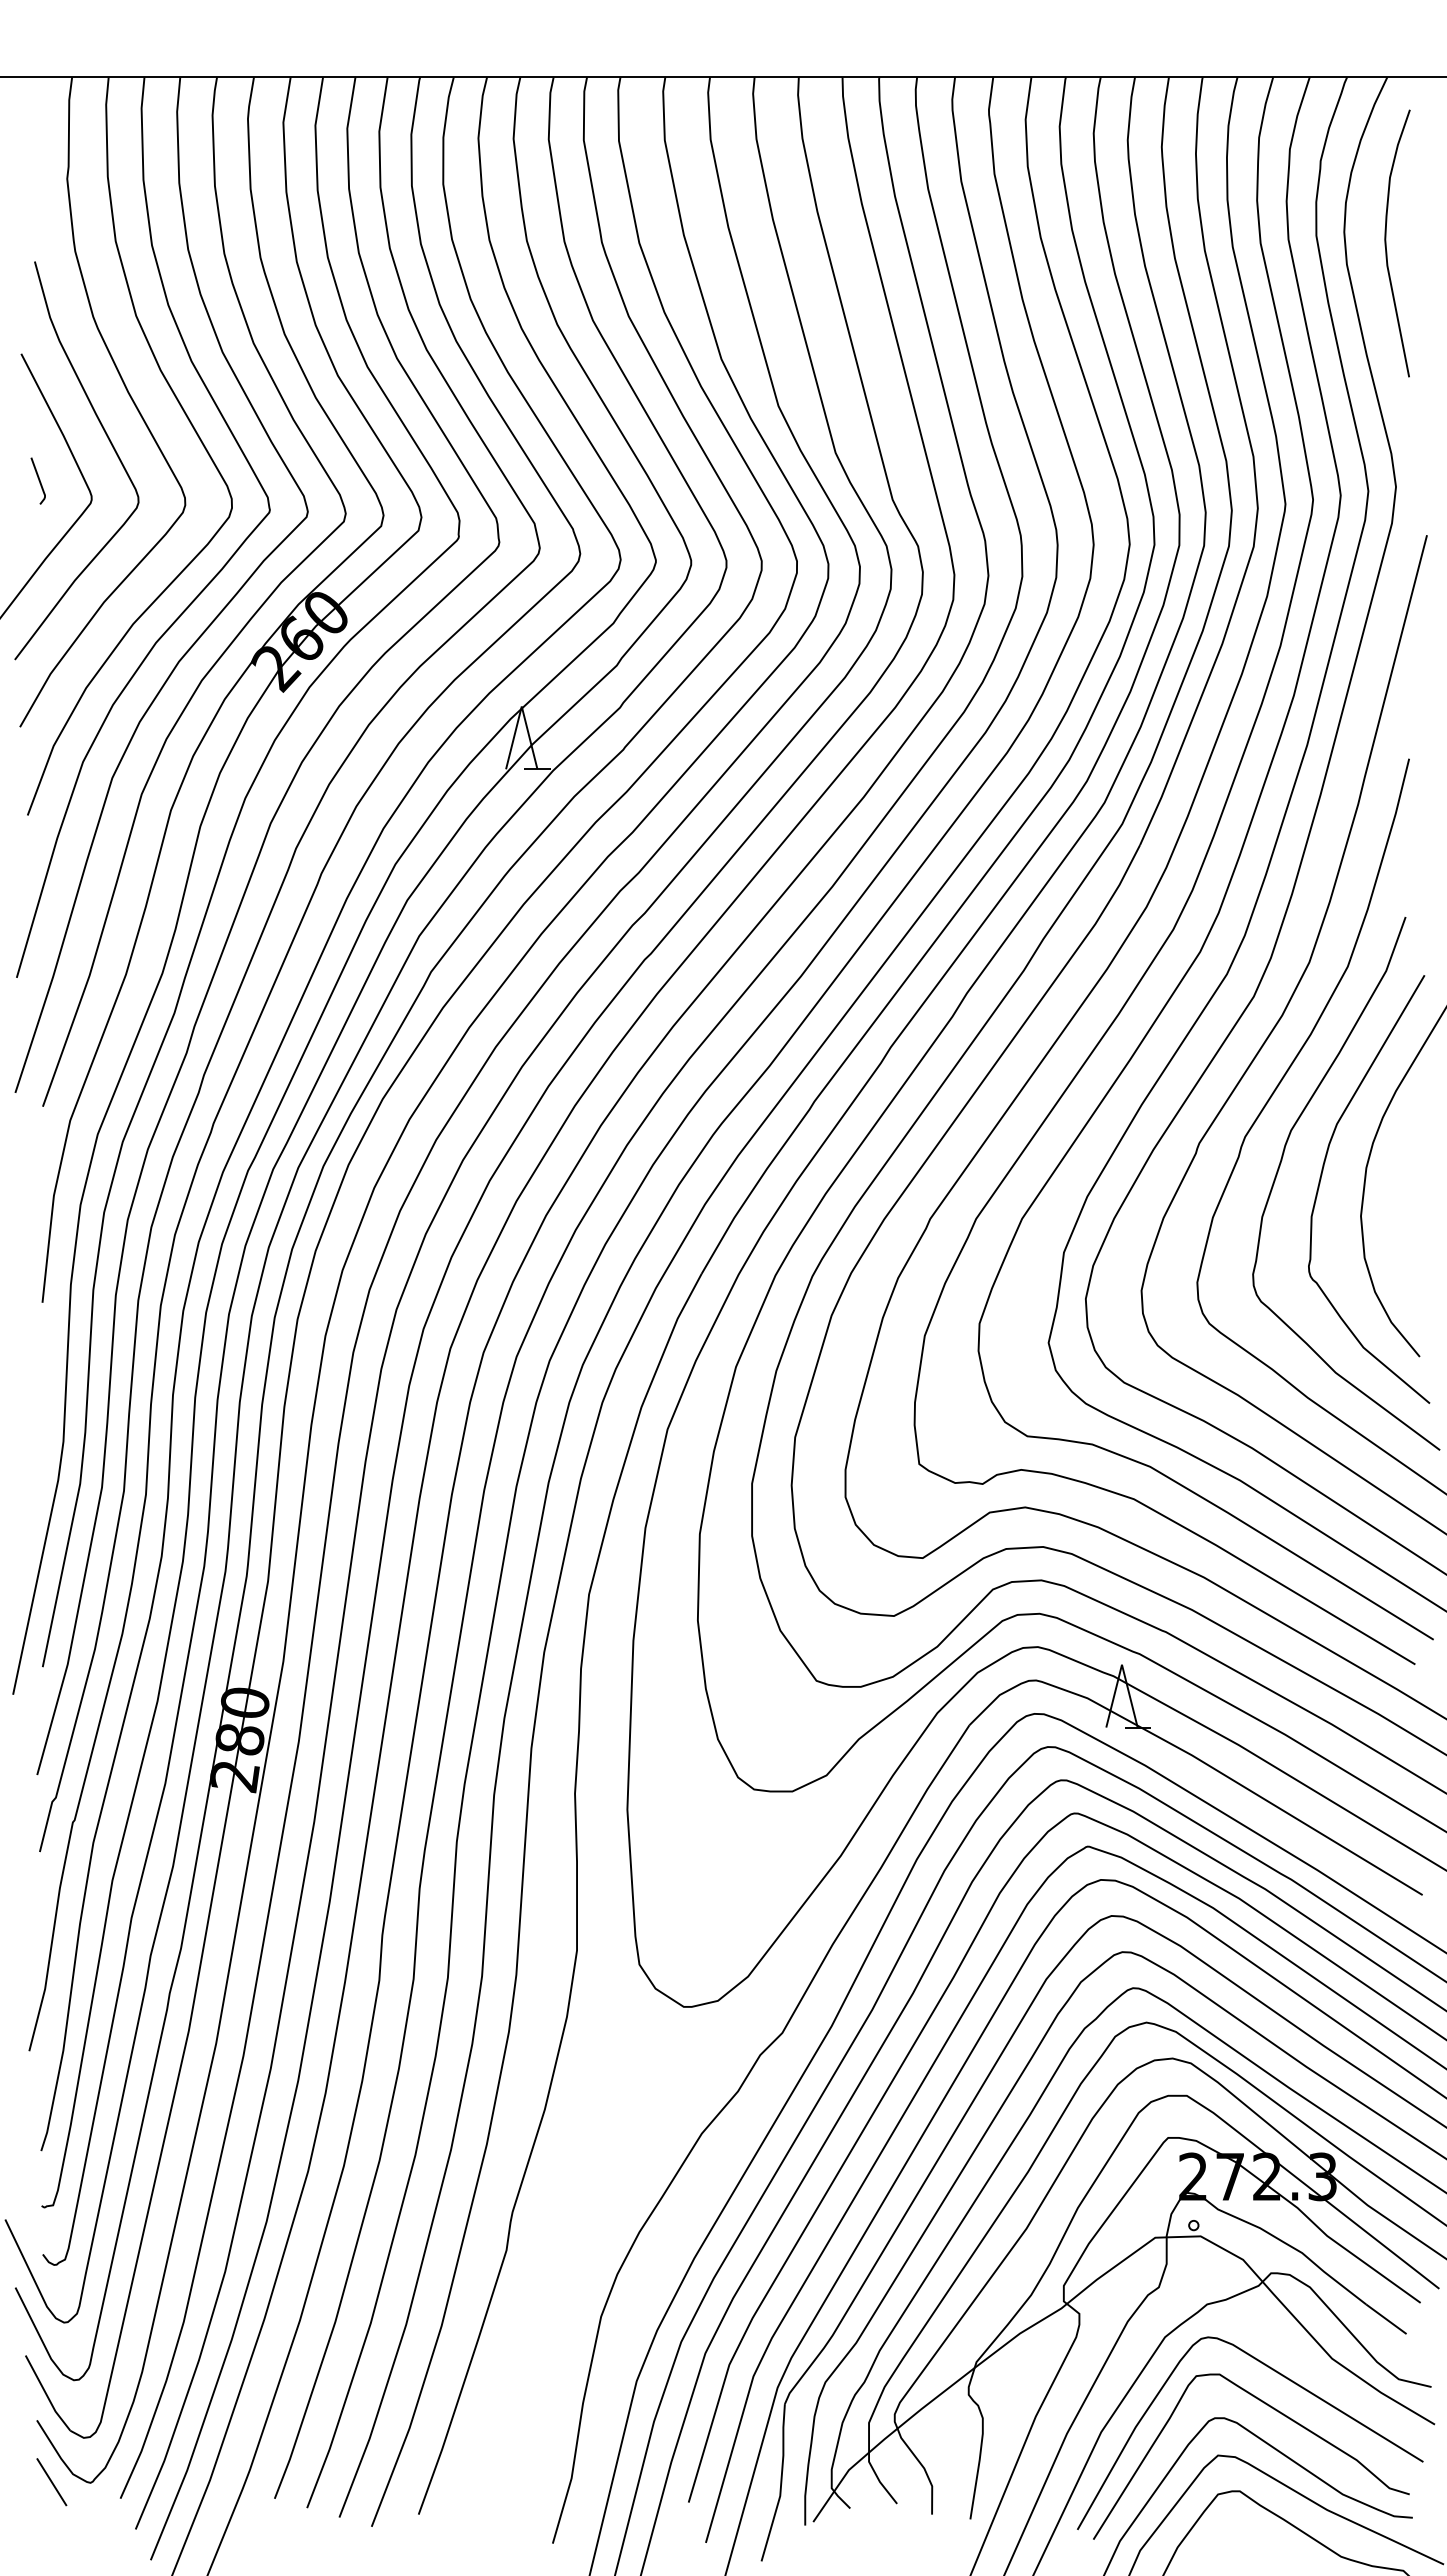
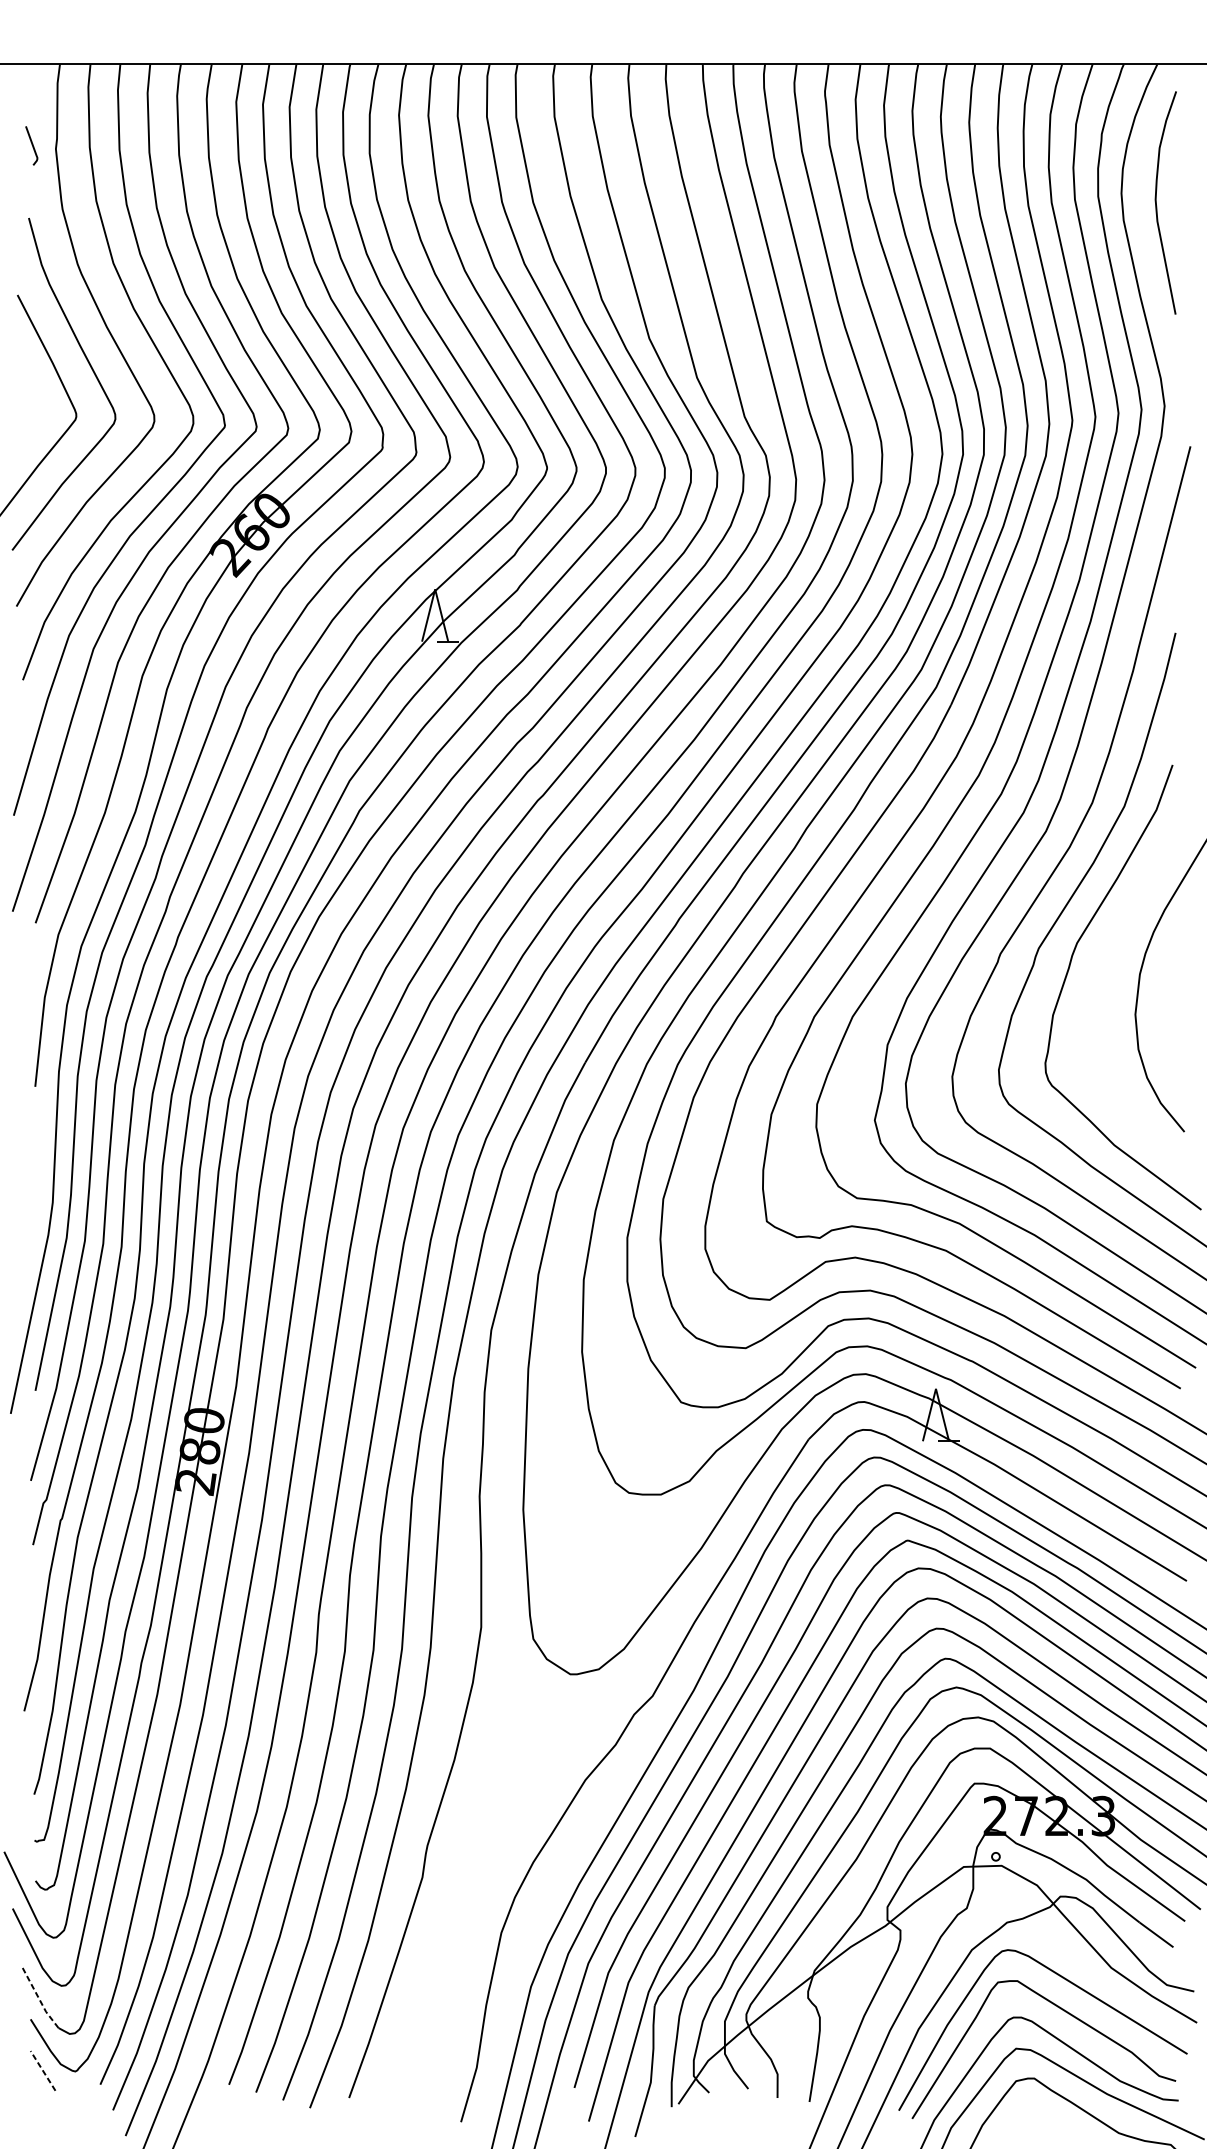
curve: (38, 480) -> (31, 145), moved
curve: (1321, 1179) -> (1102, 983), removed
line: (46, 2394) -> (38, 1997), solid -> dashed
line: (51, 2481) -> (42, 2070), solid -> dashed

